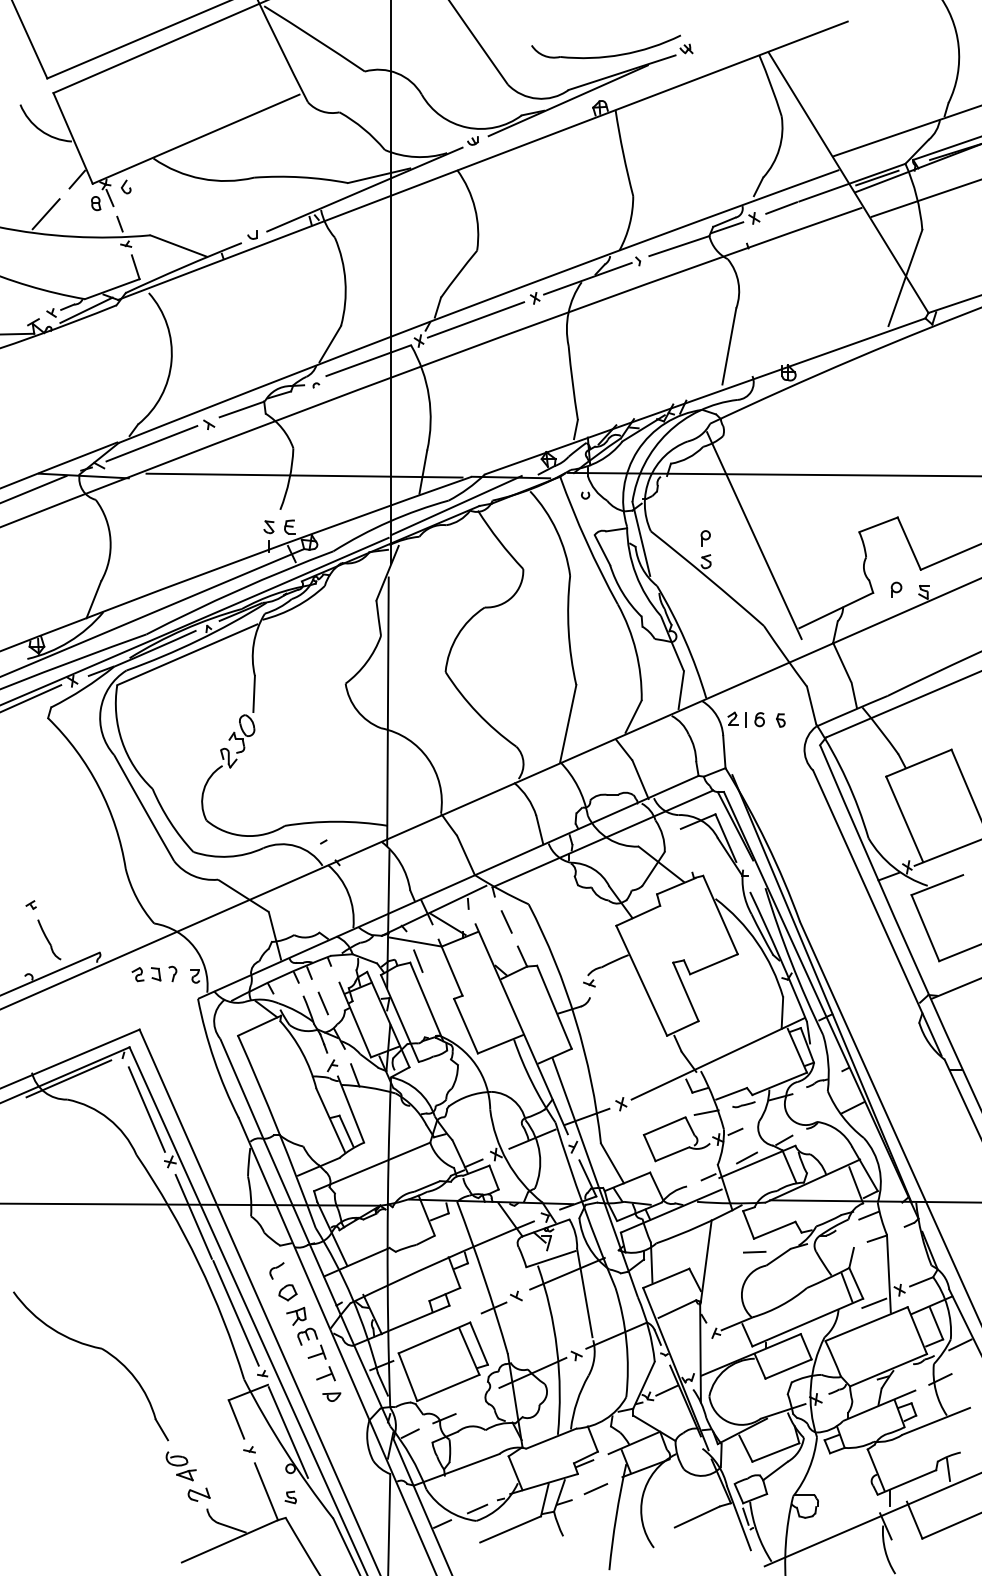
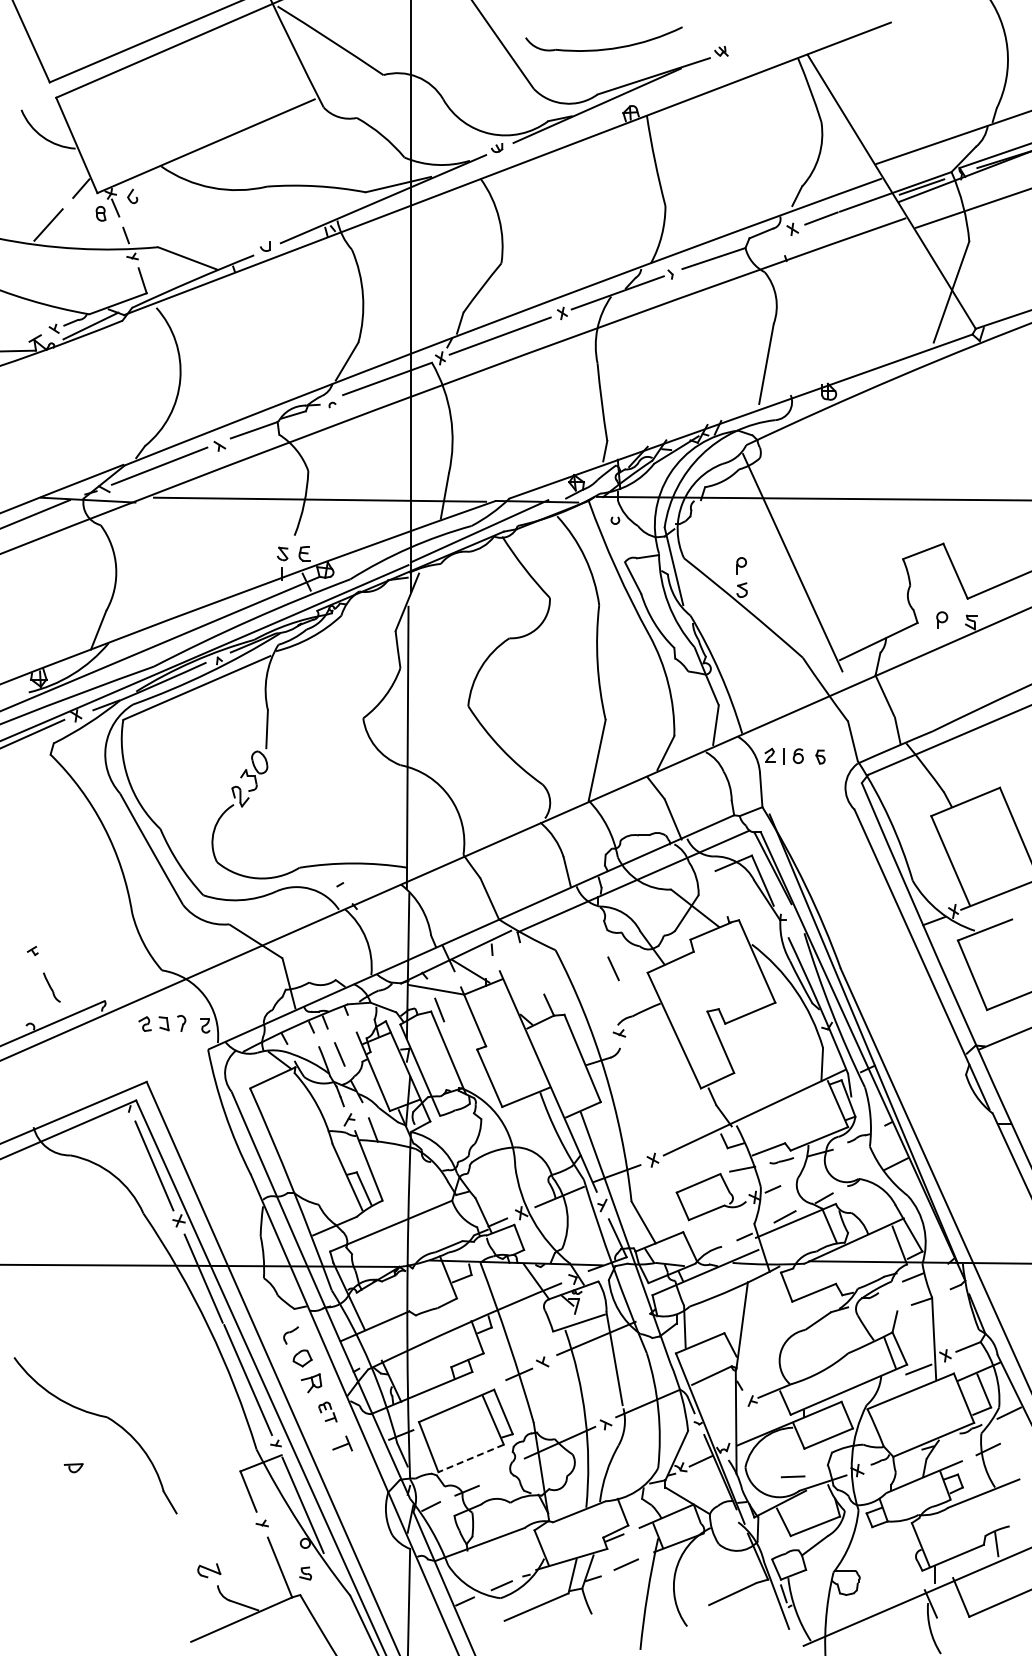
part: (605, 55) -> (603, 48), moved
line: (727, 227) -> (764, 238), removed
line: (506, 921) -> (613, 968), moved
part: (48, 939) -> (51, 987), size x0.7
line: (68, 1078) -> (71, 1133), removed
line: (755, 1251) -> (793, 1476), moved
part: (311, 1343) -> (327, 1411), size x0.6
line: (447, 1387) -> (470, 1458), solid -> dashed
part: (331, 1397) -> (73, 1468), moved
part: (181, 1466) -> (190, 1540), removed

